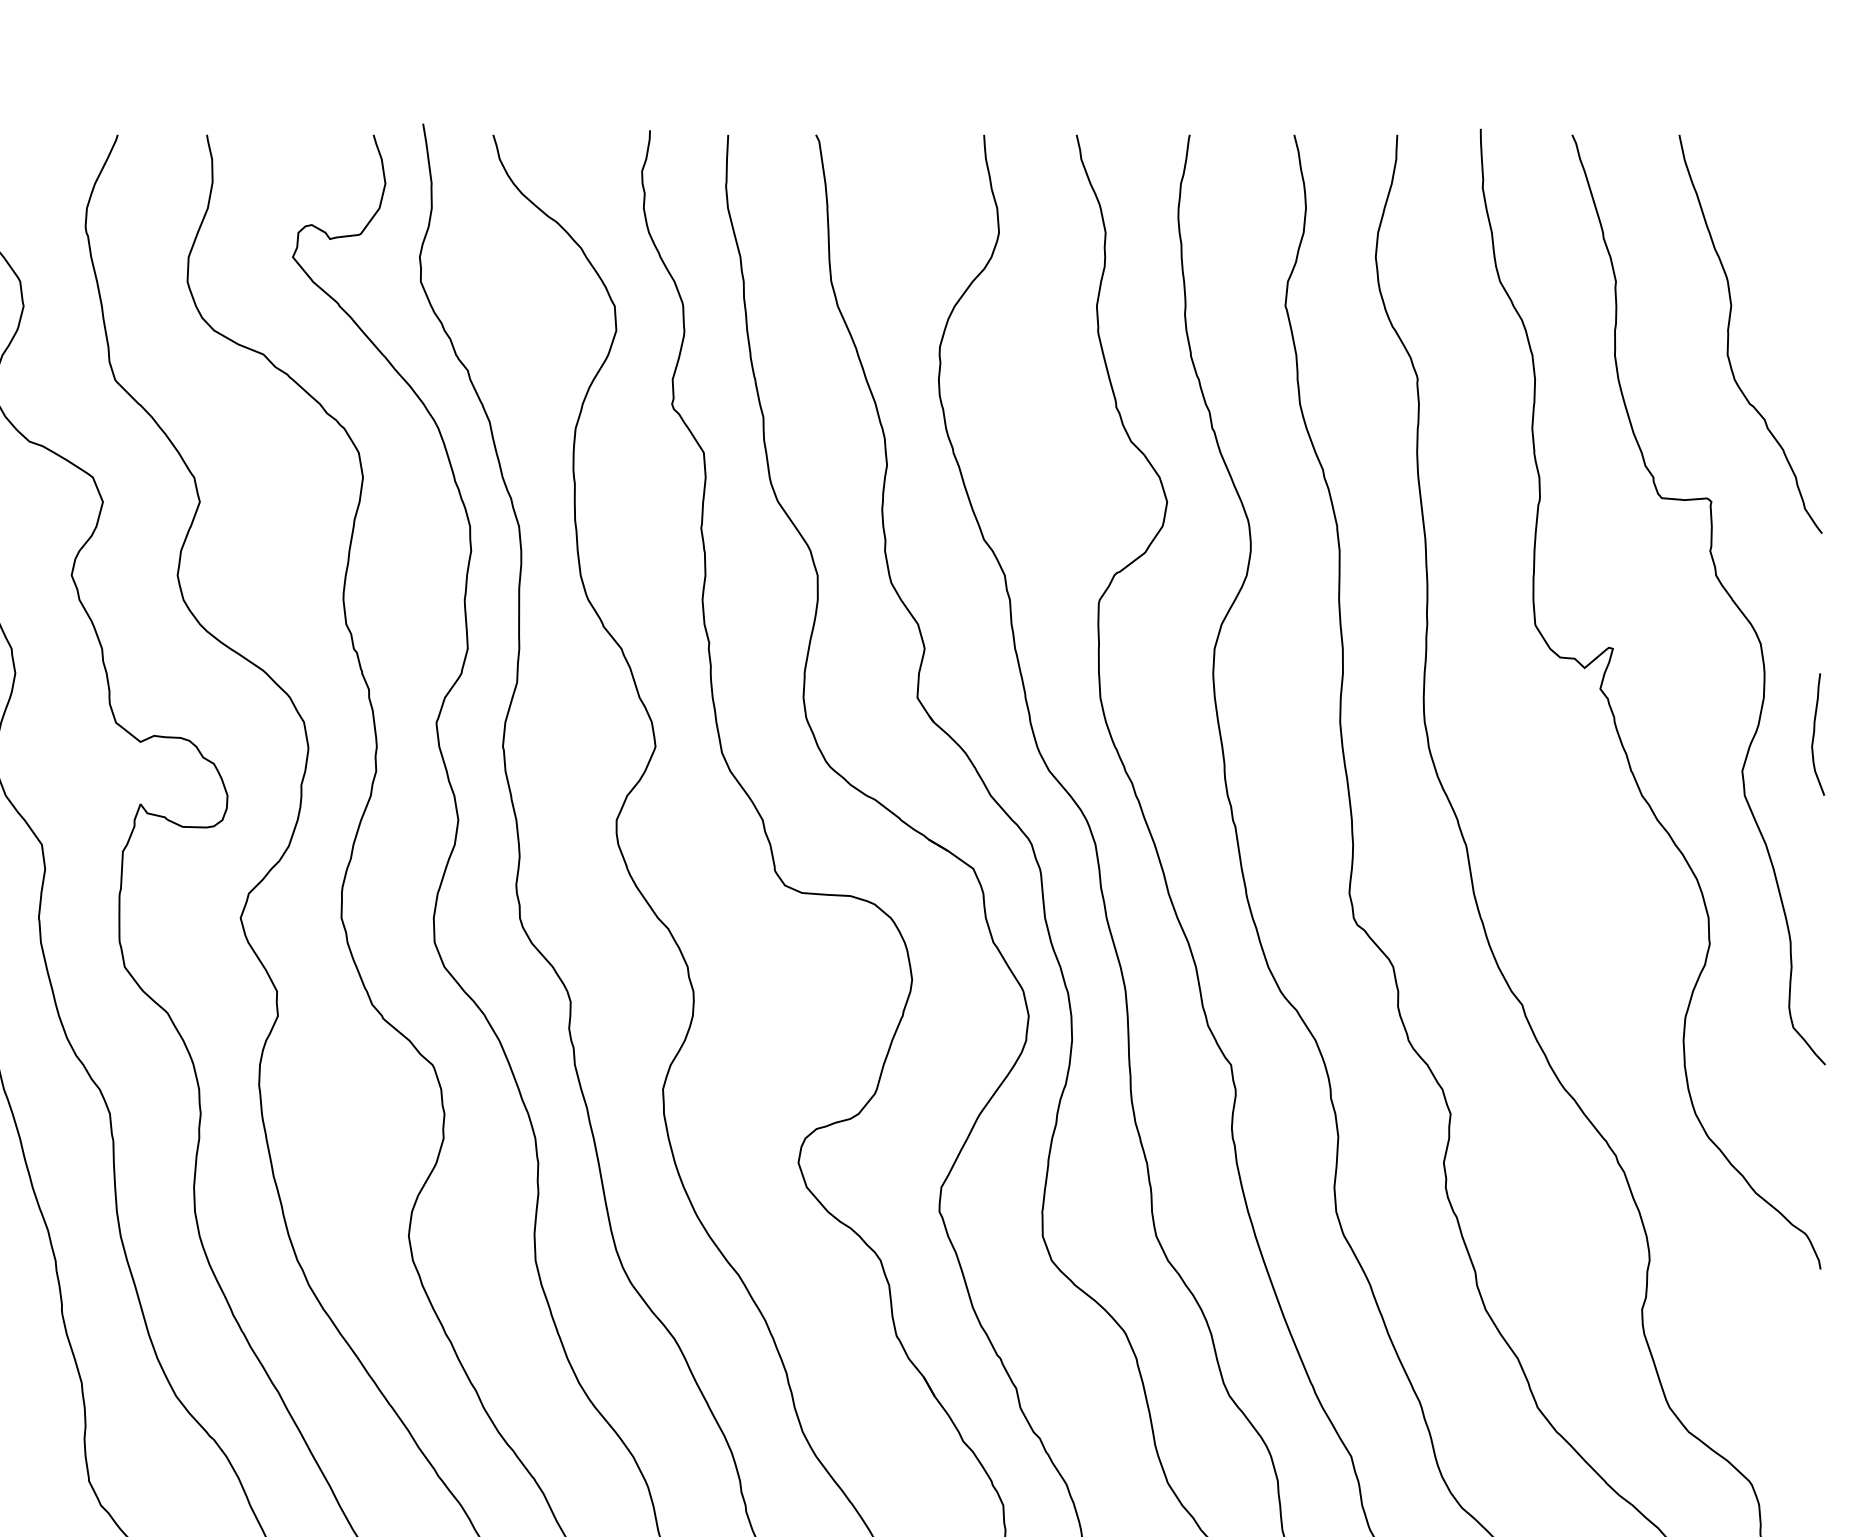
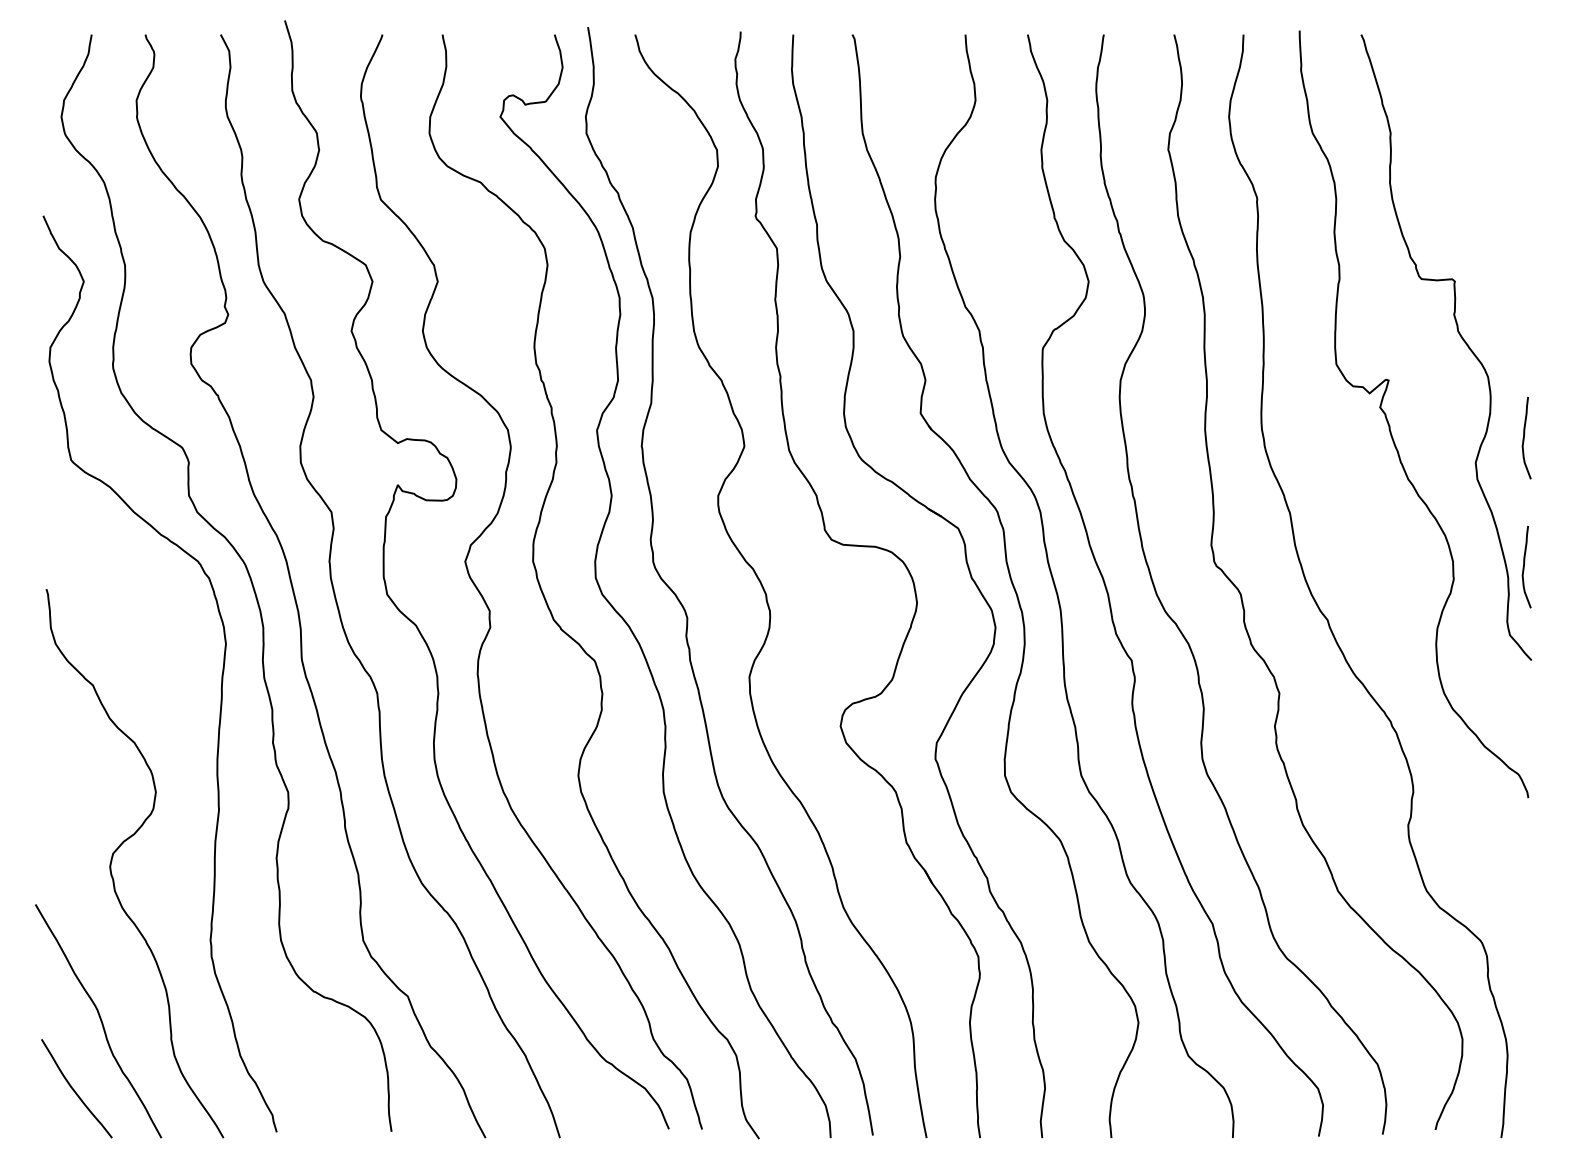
curve: (1730, 333) -> (1467, 168), removed
curve: (1814, 926) -> (1524, 567), added

